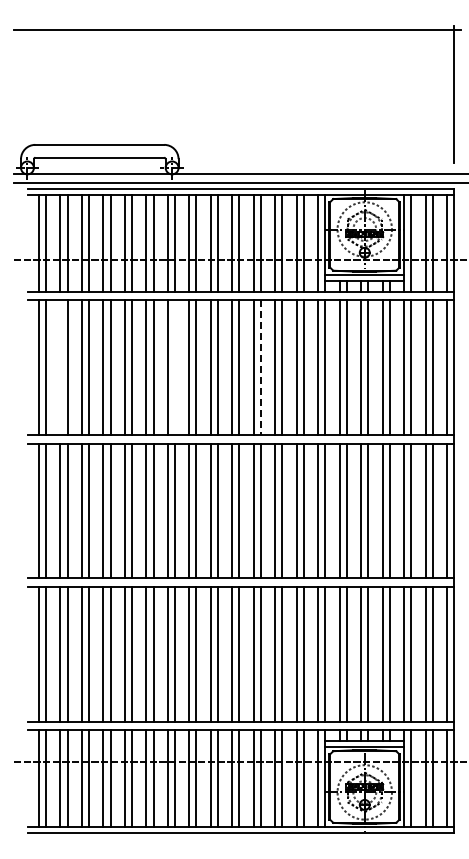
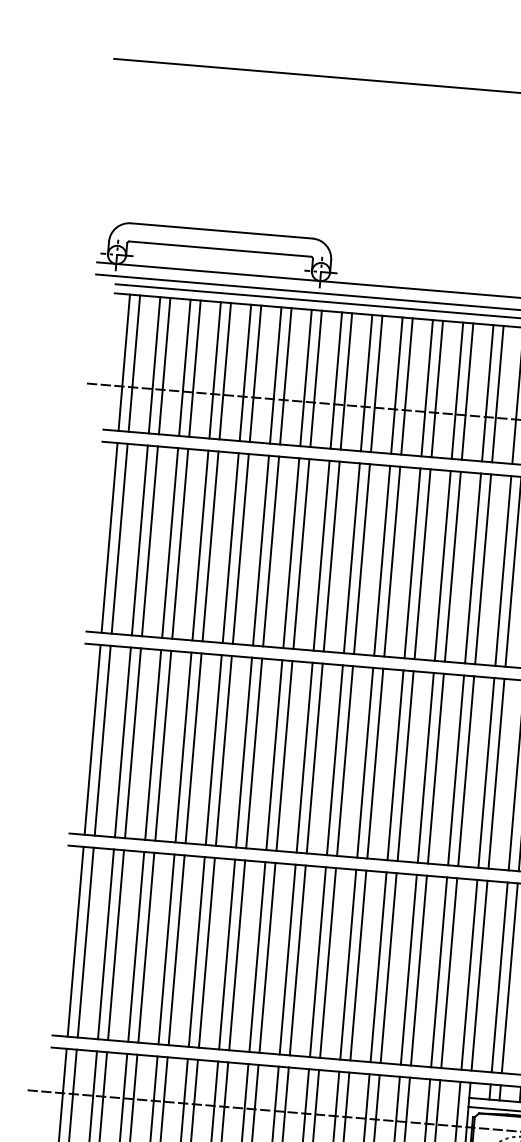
line: (60, 367) -> (140, 540), added
line: (175, 367) -> (302, 553), added
line: (260, 368) -> (421, 565), dashed -> solid

